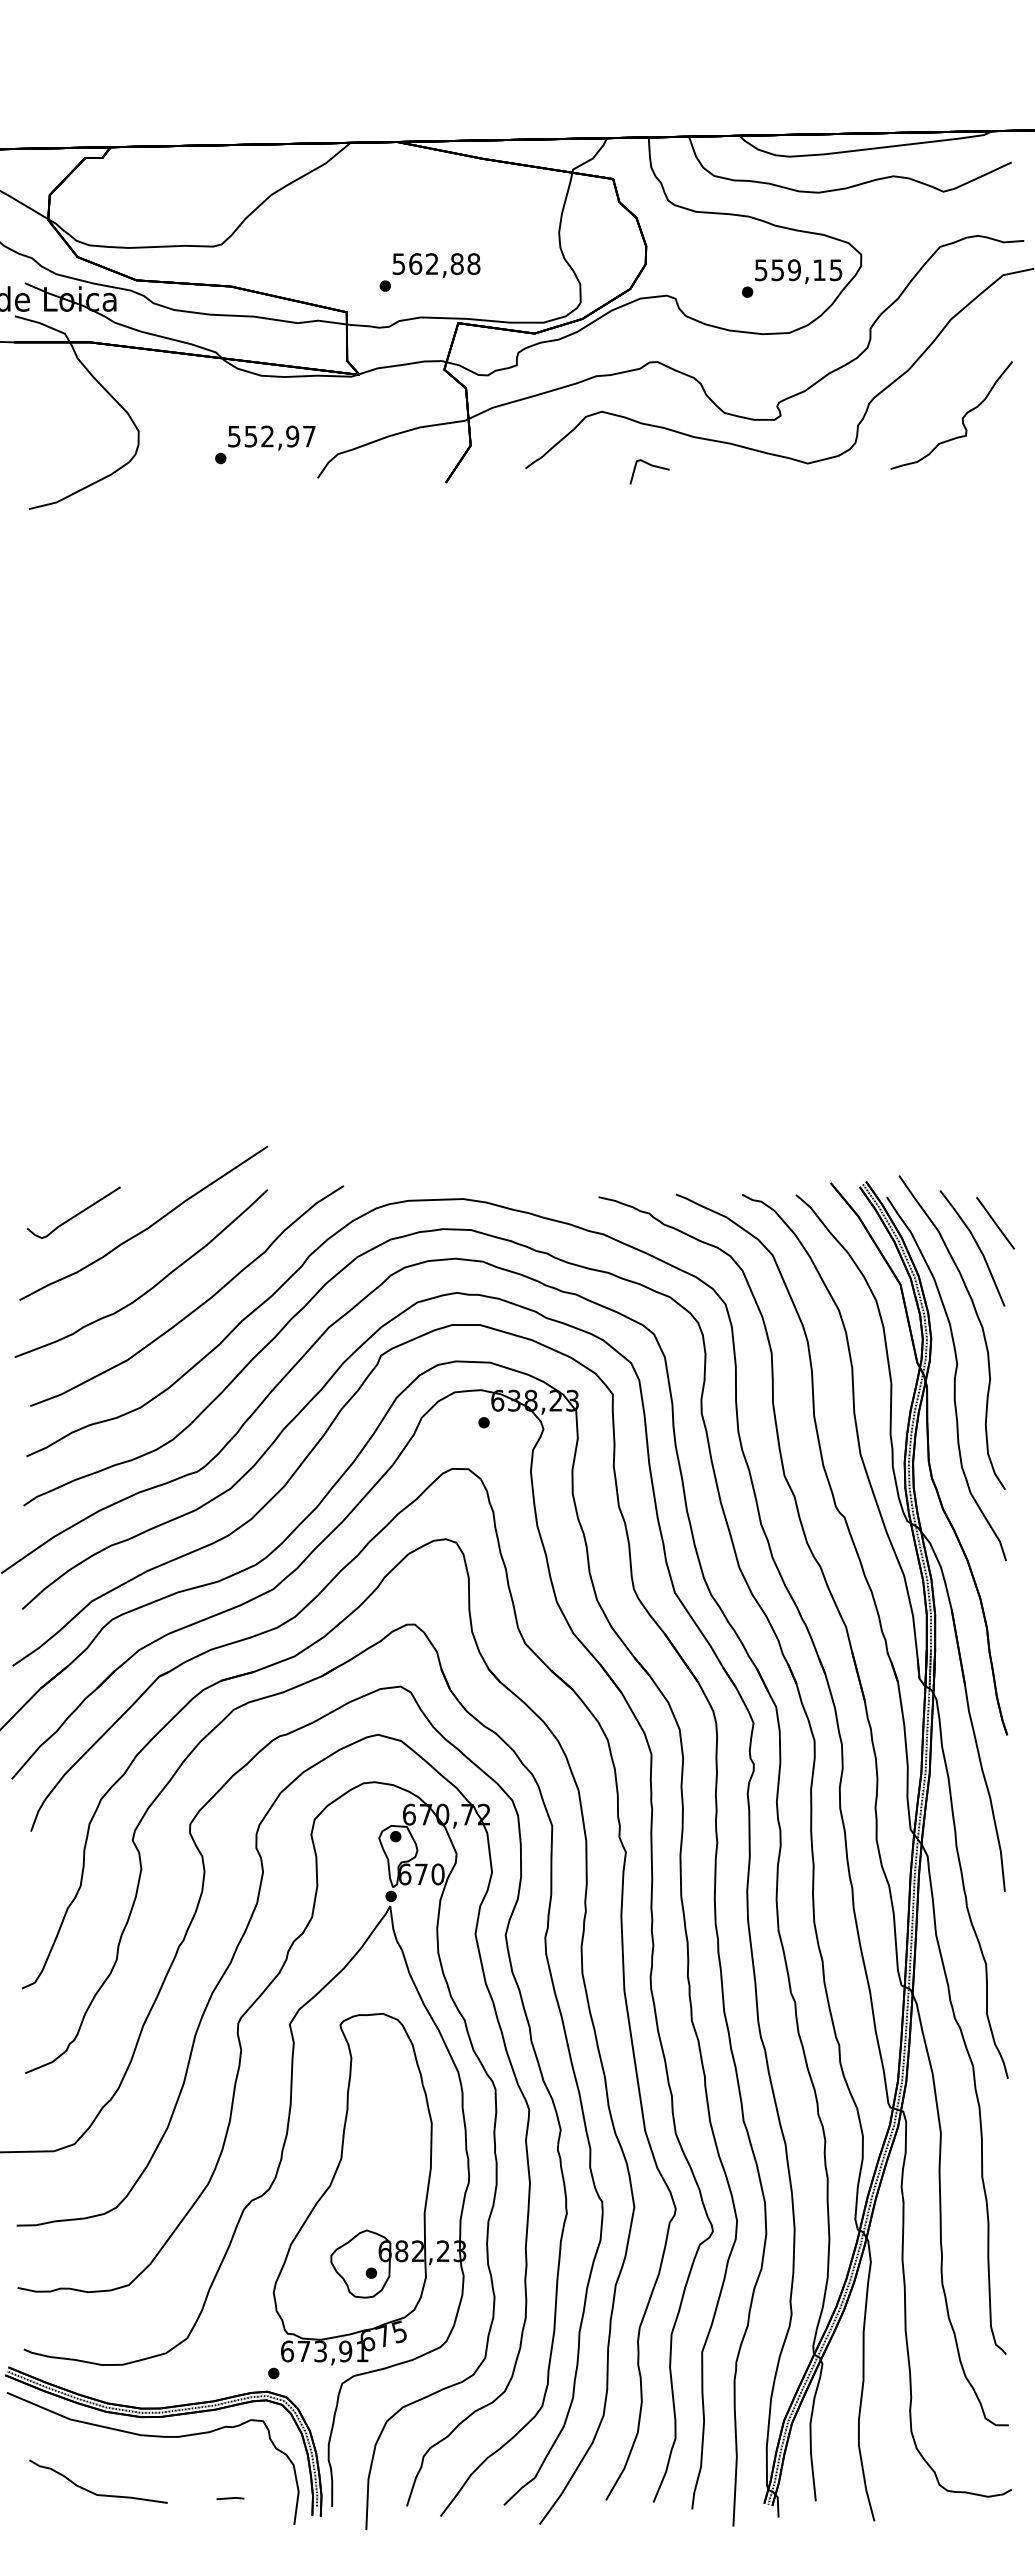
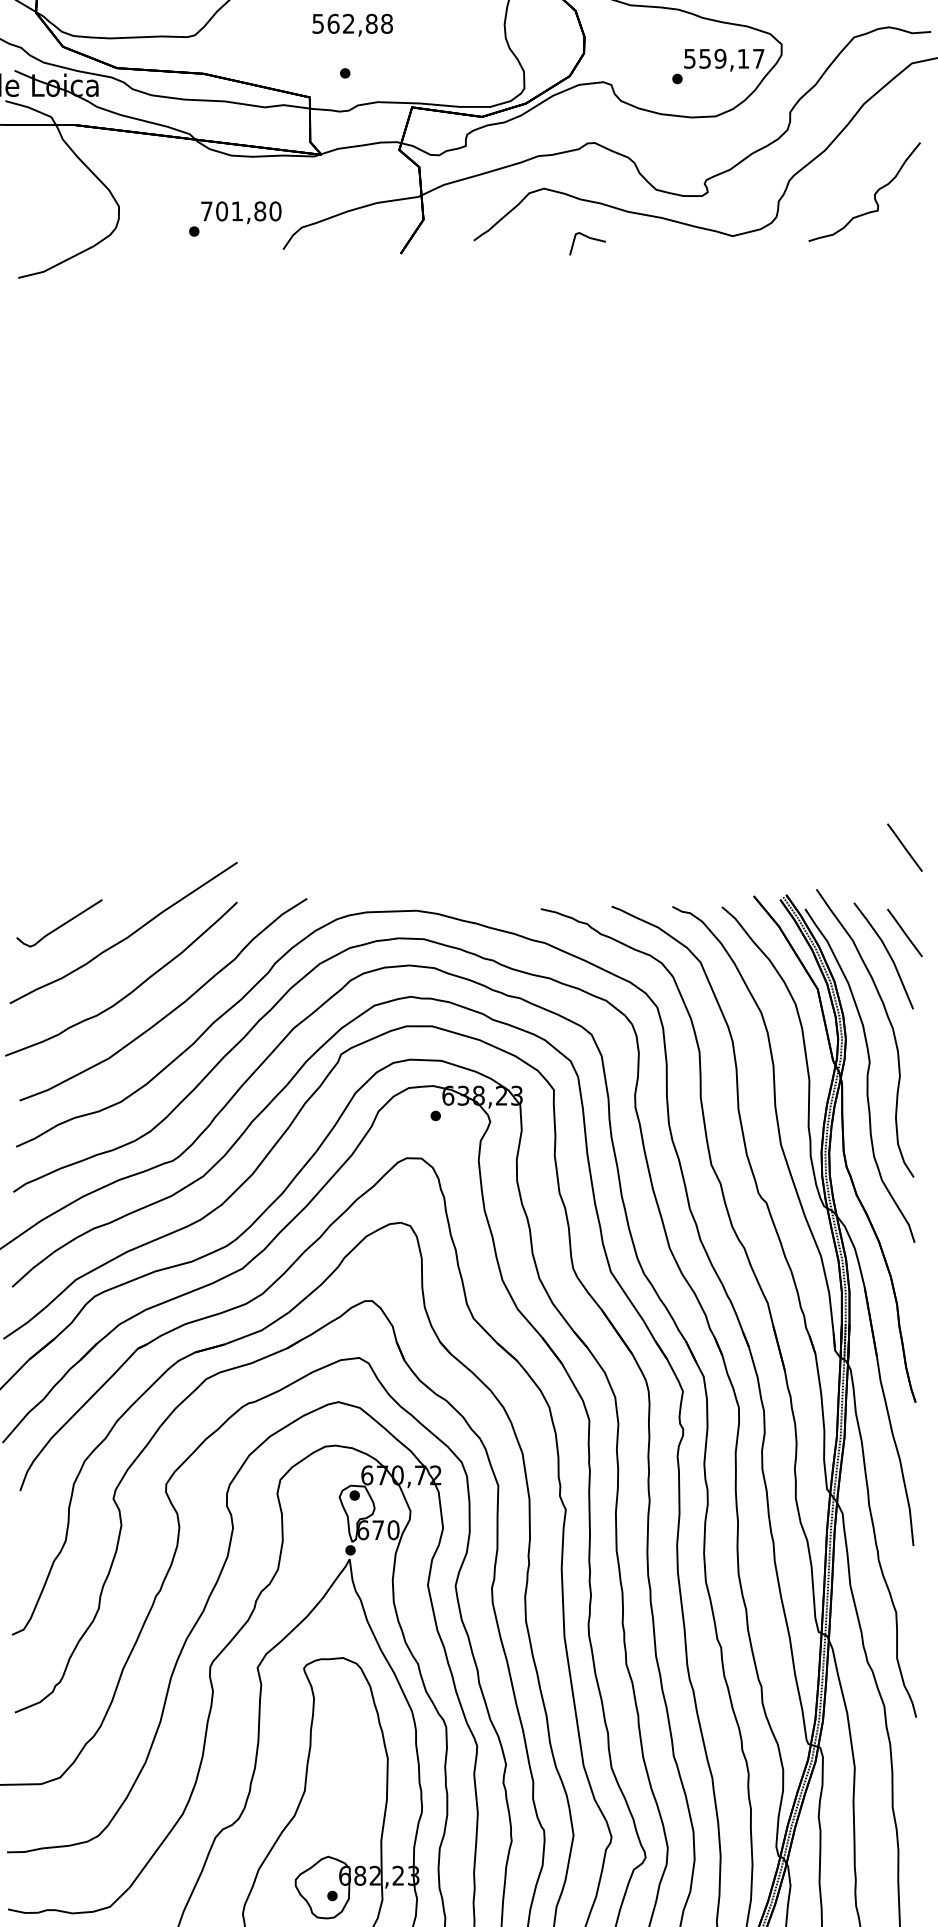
text: (436, 265) -> (352, 25), moved
text: (836, 270) -> (759, 59), 559,15 -> 559,17
text: (271, 436) -> (240, 211), 552,97 -> 701,80
line: (995, 1130) -> (904, 847), added

